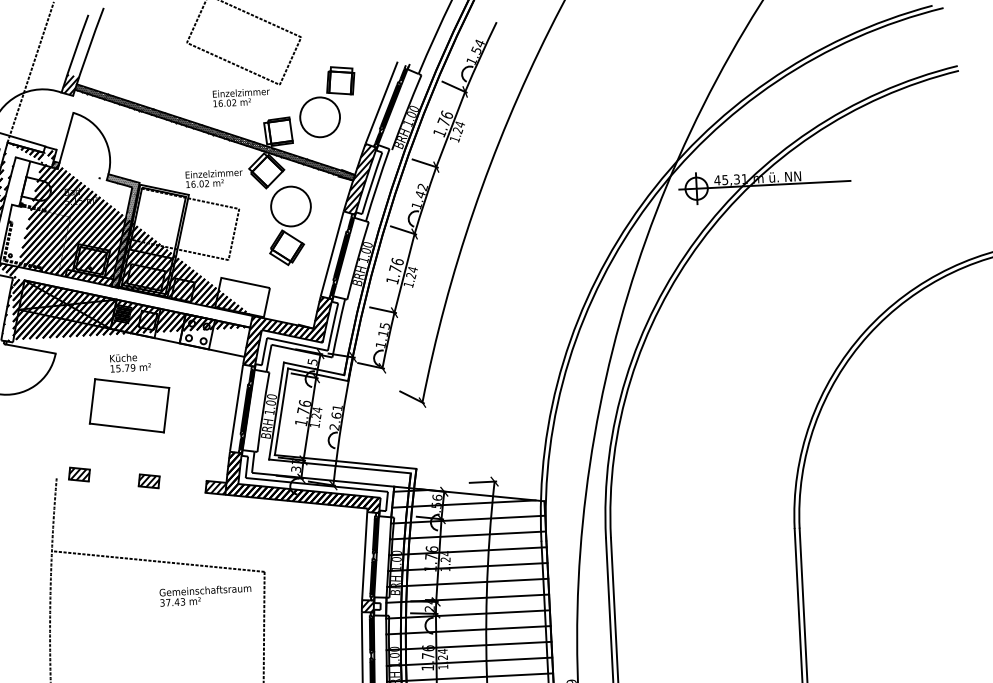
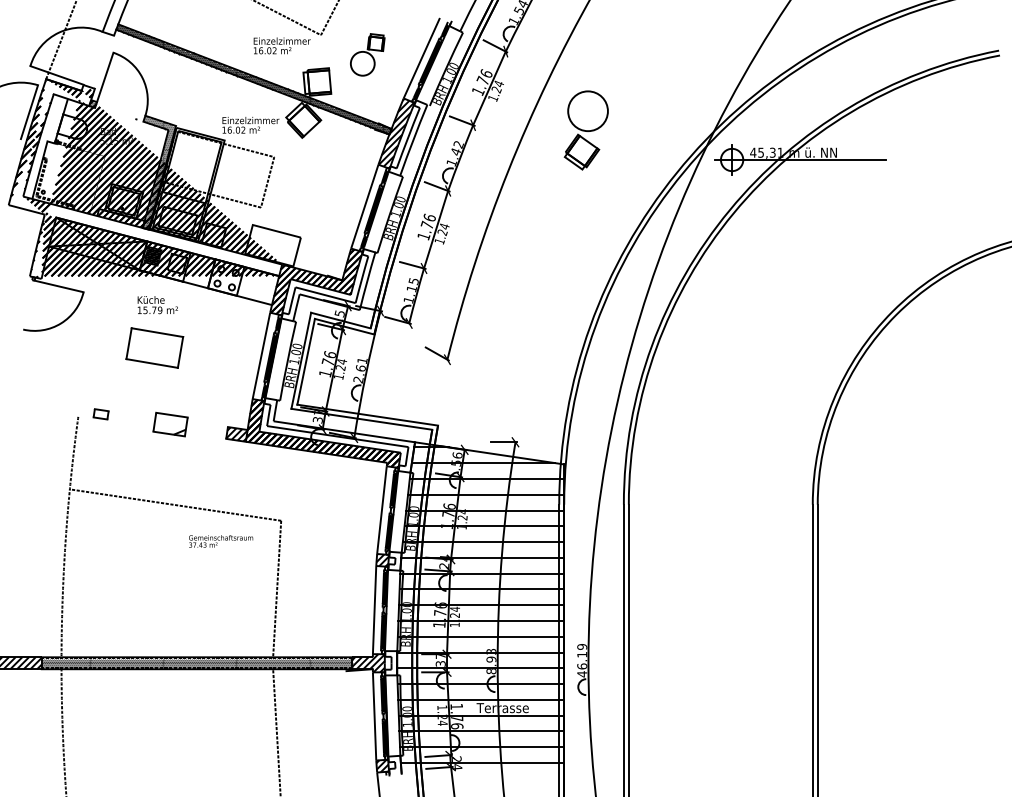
hatch: (71, 84) -> (112, 24), removed
part: (327, 101) -> (367, 54), size x0.6
part: (289, 225) -> (585, 130), moved
part: (129, 405) -> (154, 347), size x0.7
part: (78, 474) -> (100, 414), size x0.7
part: (149, 481) -> (170, 424), size x1.6
part: (205, 595) -> (220, 541), size x0.7

